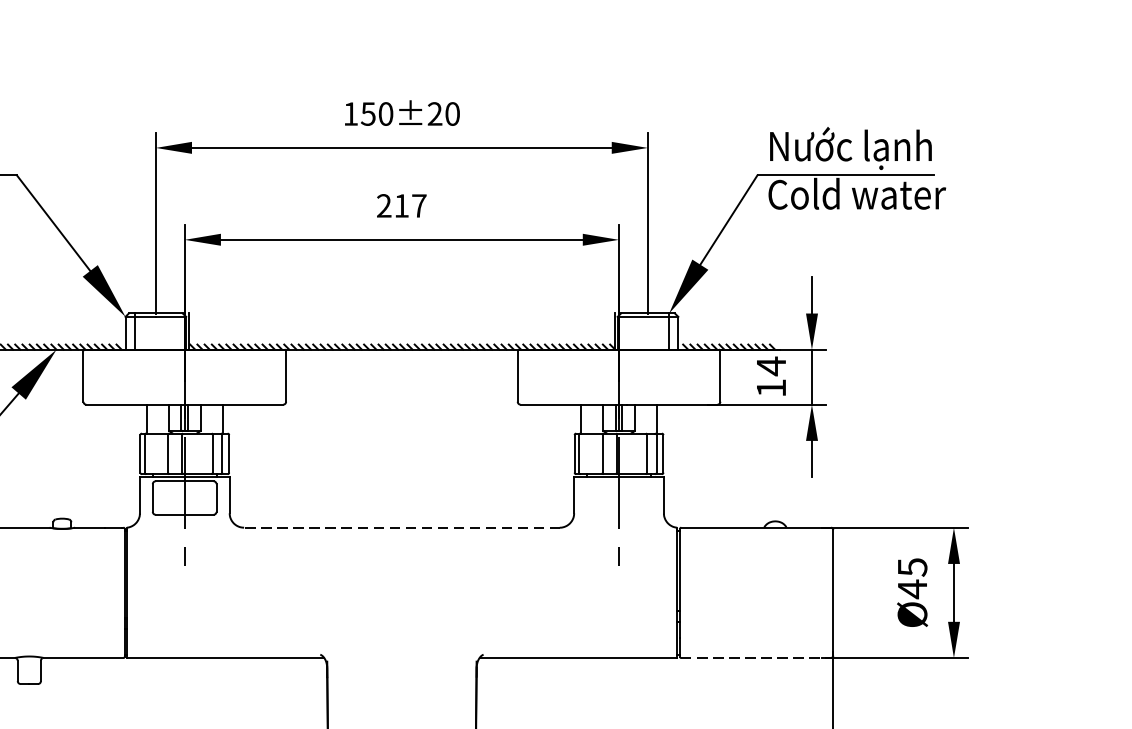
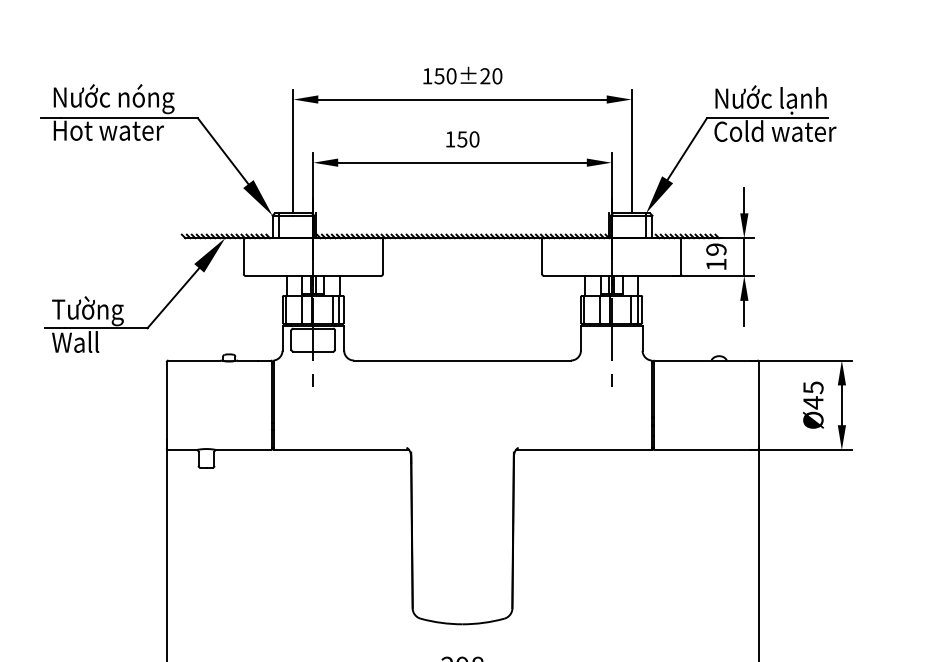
text: (401, 206) -> (462, 139), 217 -> 150
text: (771, 366) -> (716, 249), 14 -> 19
line: (401, 527) -> (462, 360), dashed -> solid
line: (756, 658) -> (706, 450), dashed -> solid

